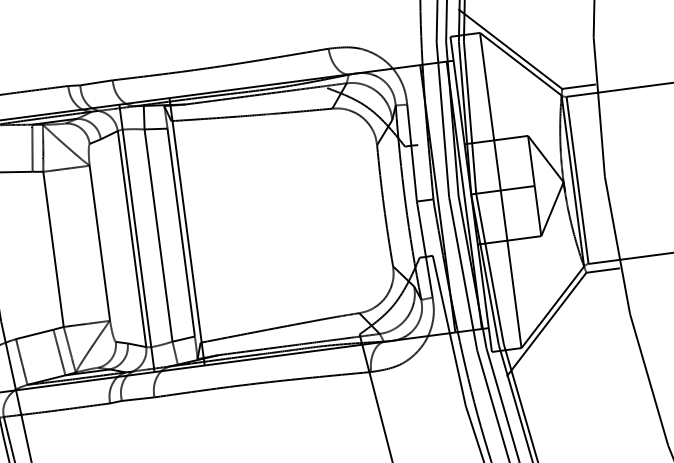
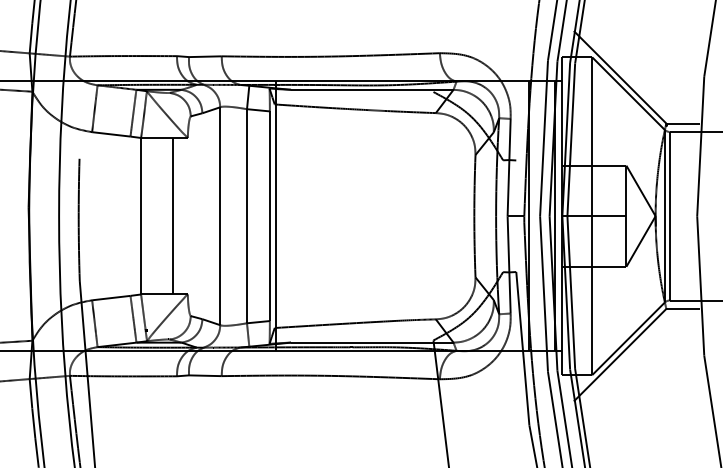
line: (137, 238) -> (225, 216), removed
line: (99, 243) -> (172, 216), moved

